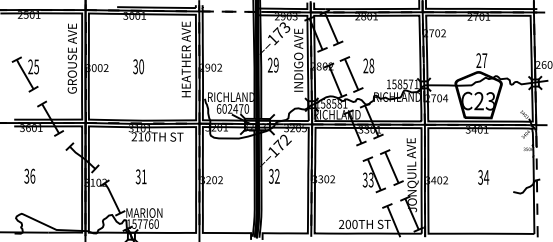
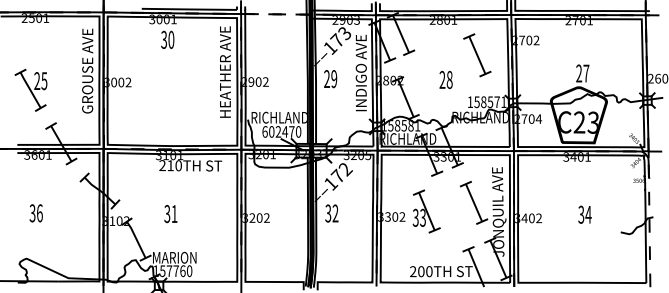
text: (138, 66) -> (167, 39), moved
part: (351, 74) -> (477, 55), moved
part: (374, 174) -> (426, 211), moved

